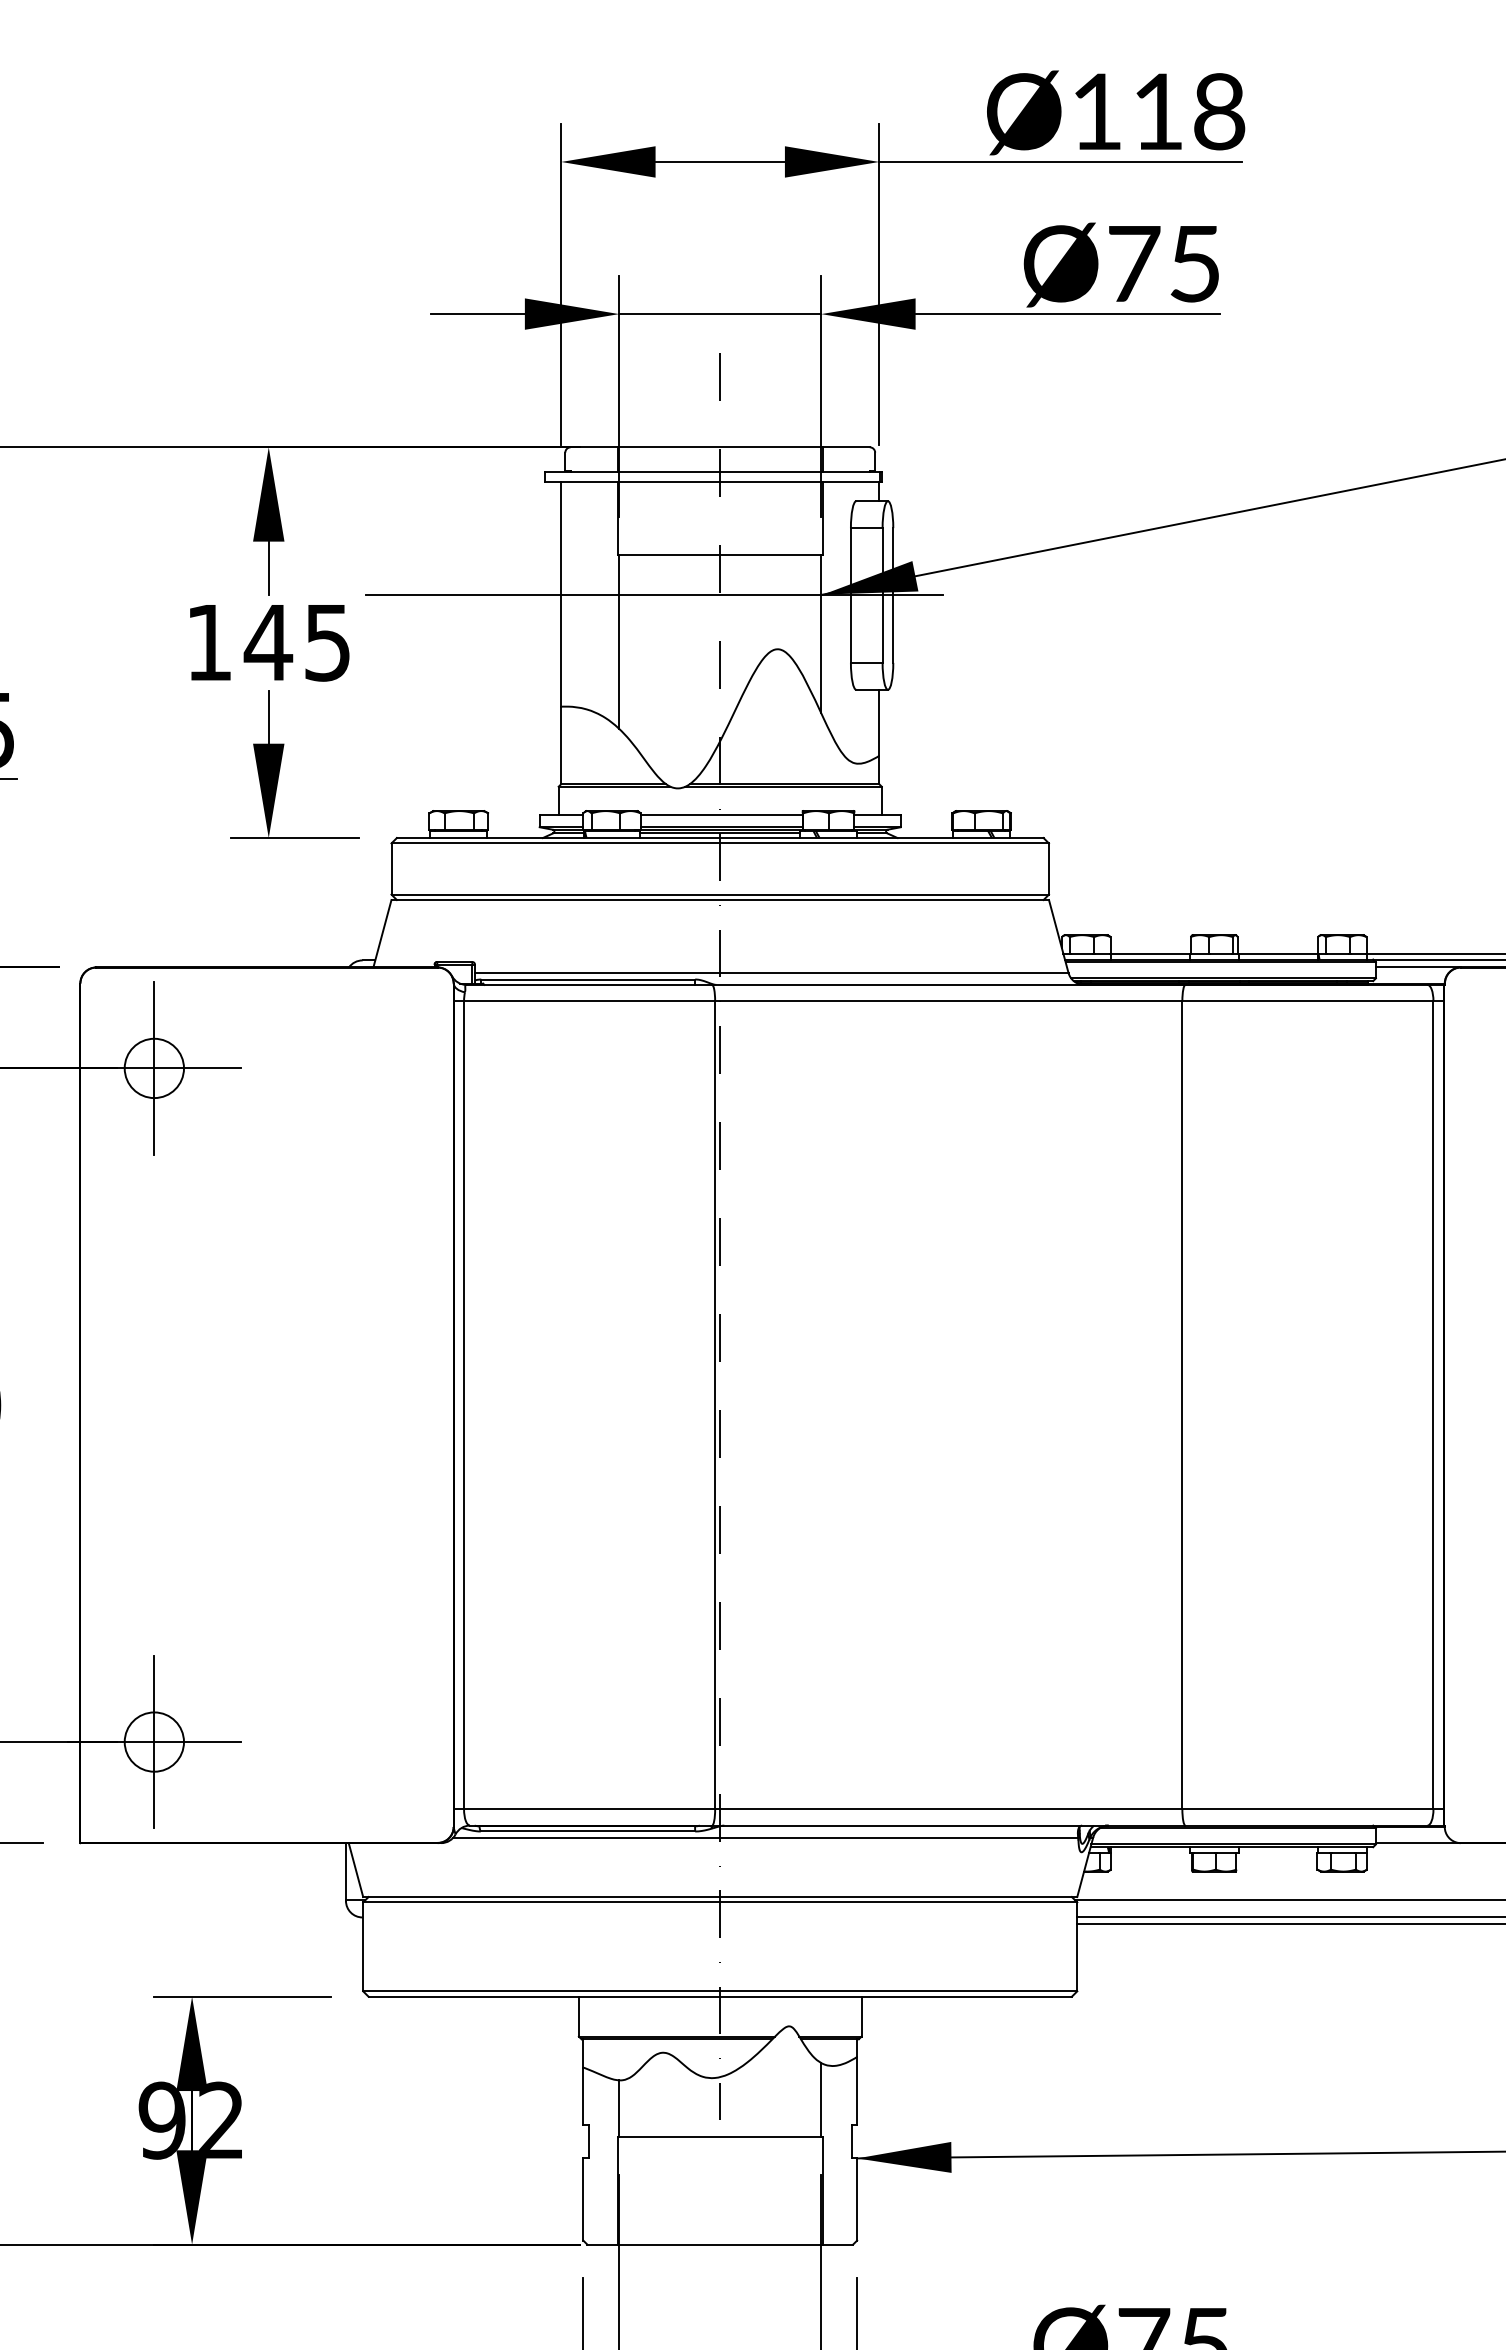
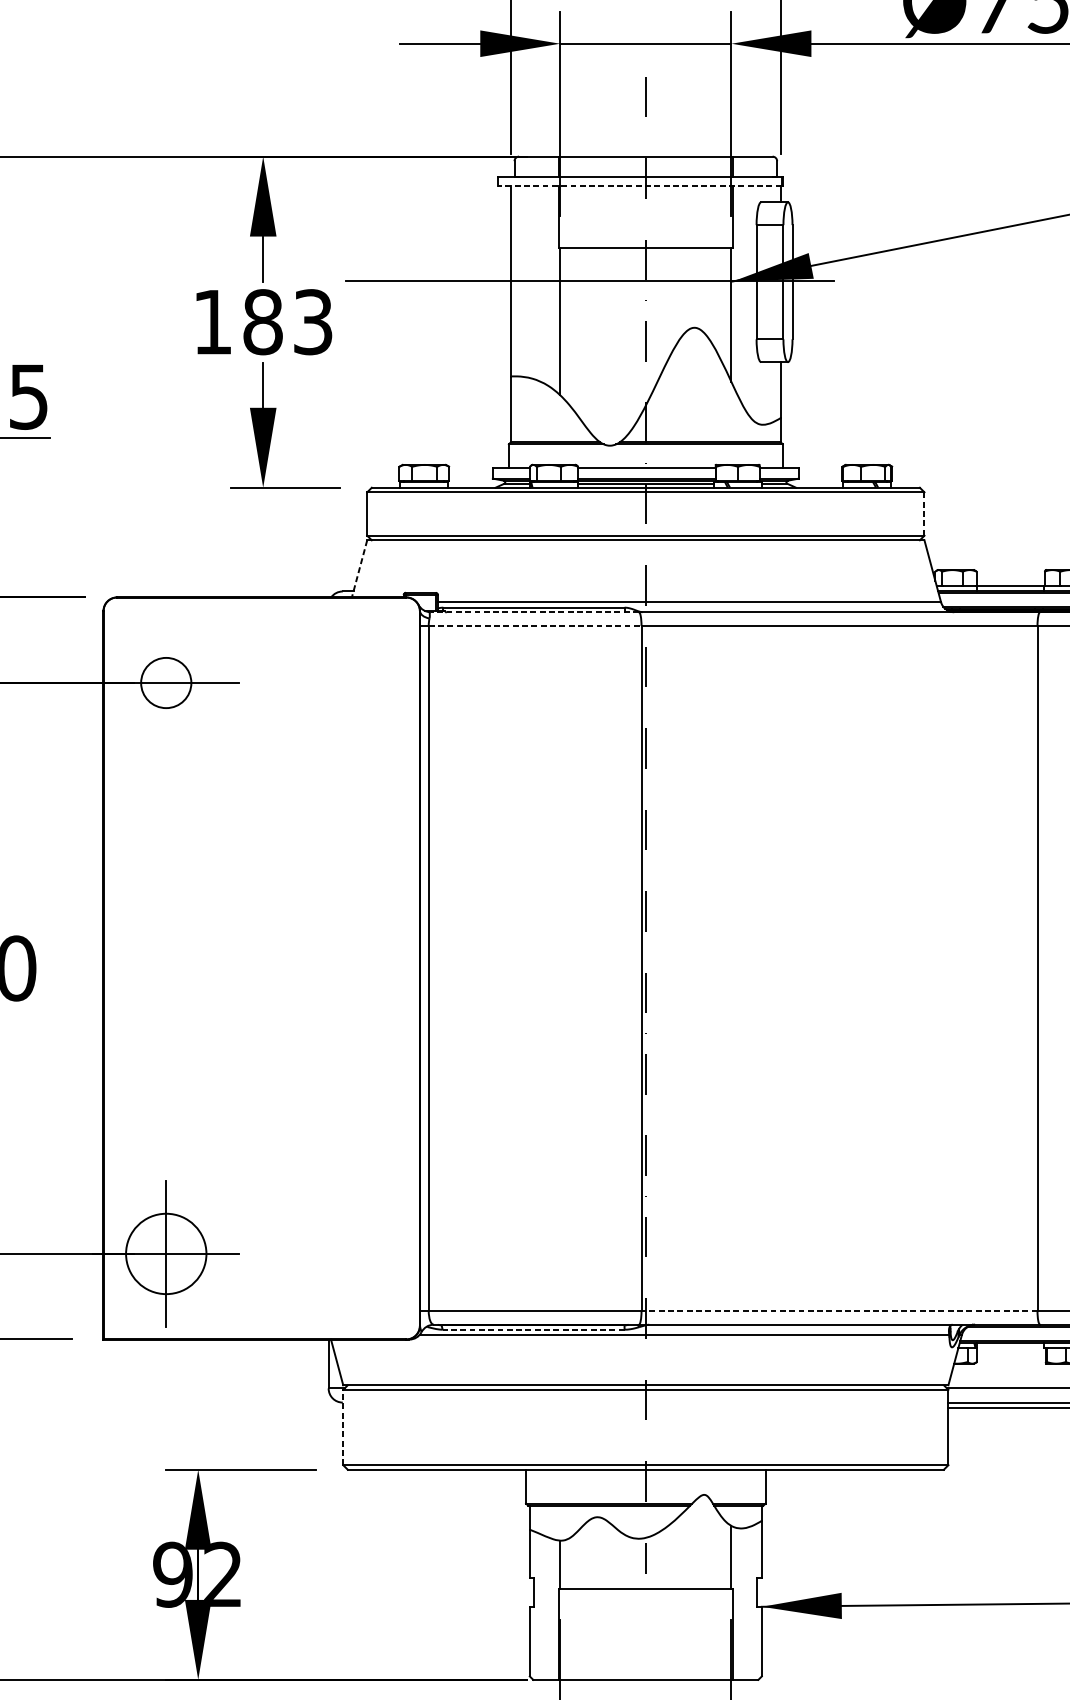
line: (712, 482) -> (639, 186), solid -> dashed
text: (296, 642) -> (286, 322), 145 -> 183
line: (1048, 869) -> (924, 514), solid -> dashed
line: (382, 933) -> (359, 568), solid -> dashed
line: (589, 984) -> (535, 611), solid -> dashed
line: (589, 1001) -> (535, 626), solid -> dashed
line: (154, 1068) -> (166, 683), removed
circle: (154, 1741) -> (166, 1253), size x1.6
line: (948, 1809) -> (839, 1311), solid -> dashed
line: (587, 1831) -> (533, 1329), solid -> dashed
line: (363, 1946) -> (343, 1427), solid -> dashed

